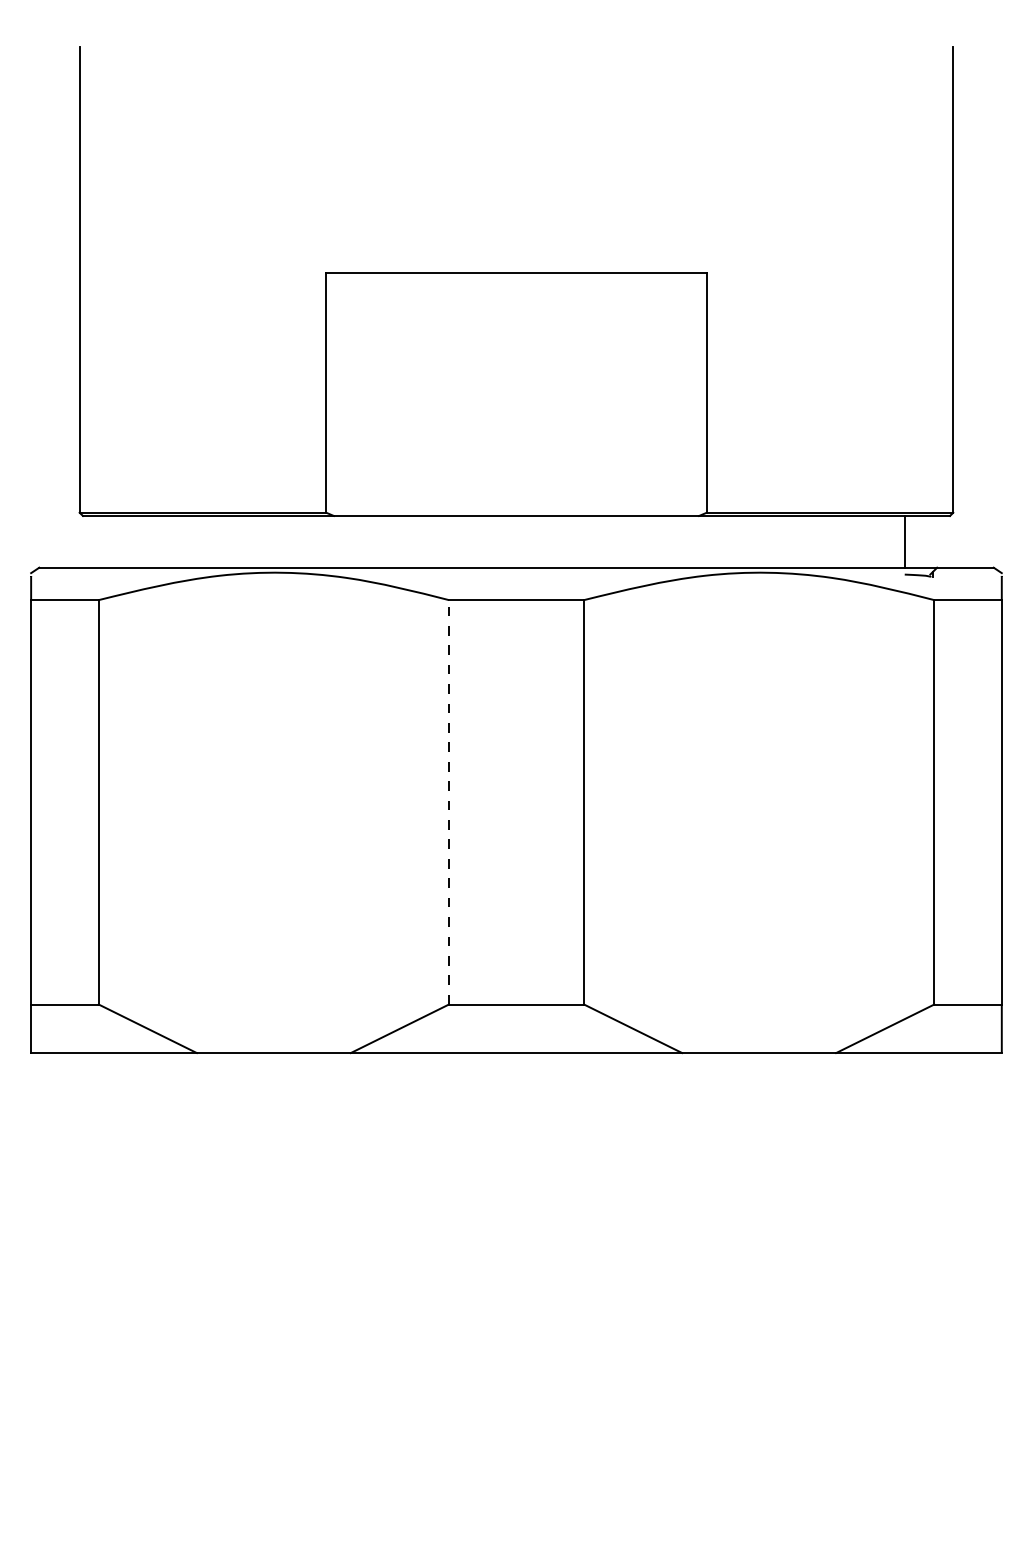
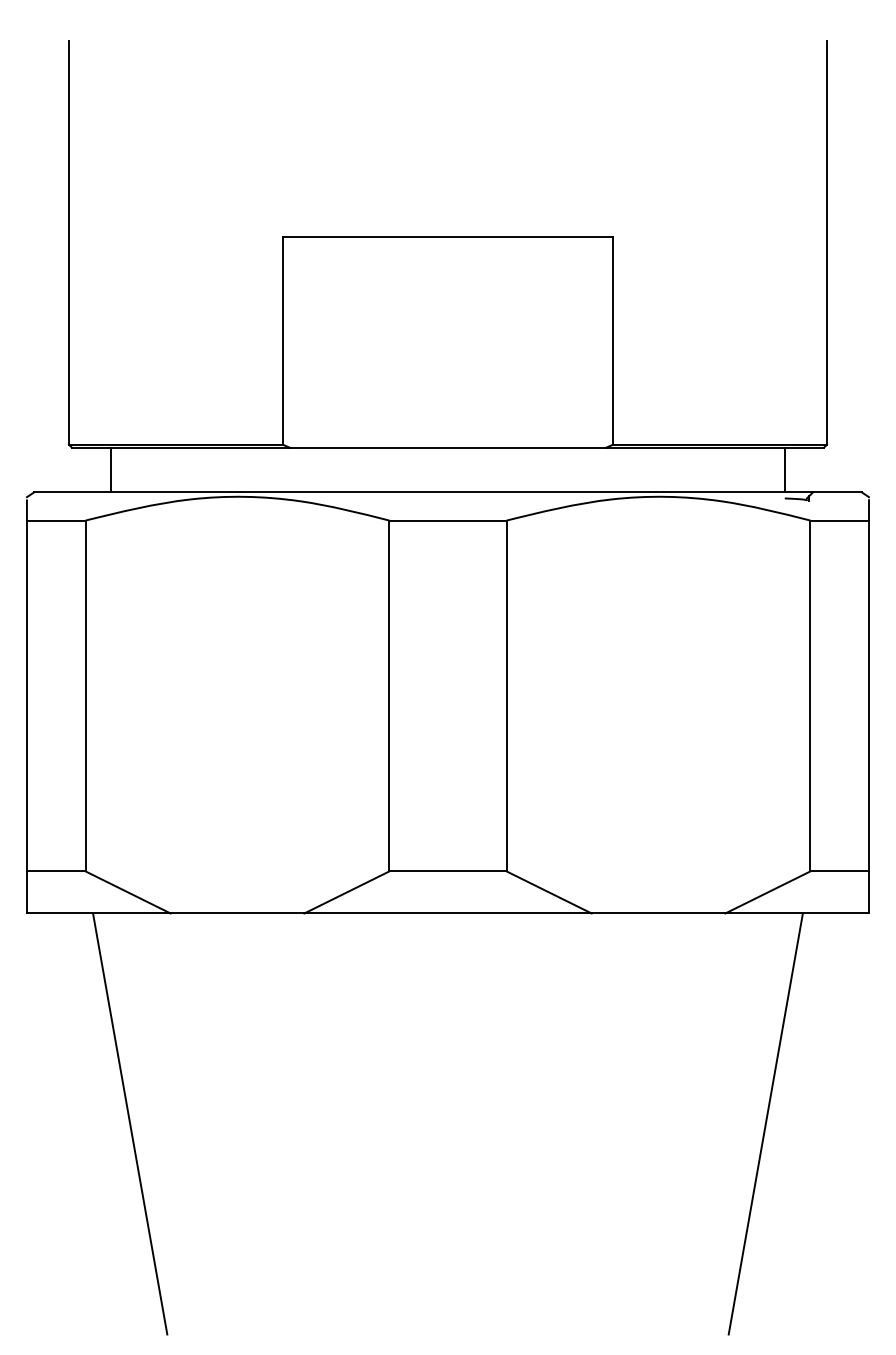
line: (128, 541) -> (111, 469), added
line: (449, 801) -> (389, 695), dashed -> solid
line: (149, 1295) -> (129, 1123), added
line: (882, 1295) -> (765, 1123), added

